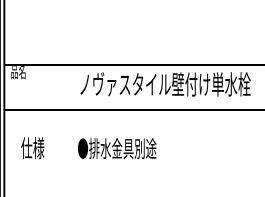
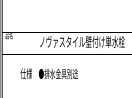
text: (31, 147) -> (25, 73), moved

